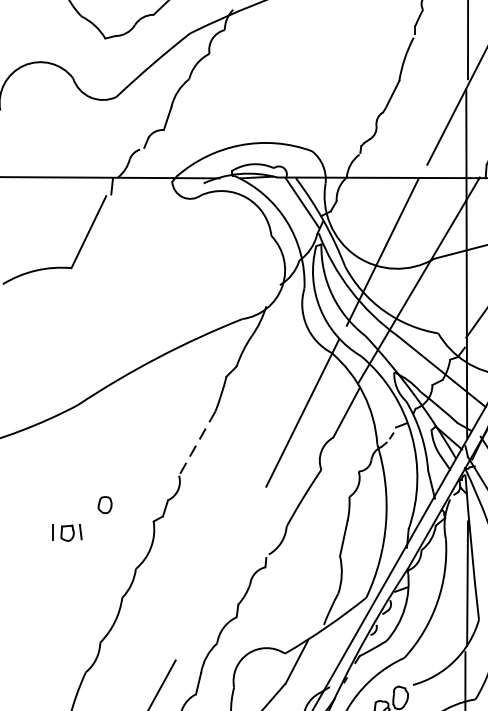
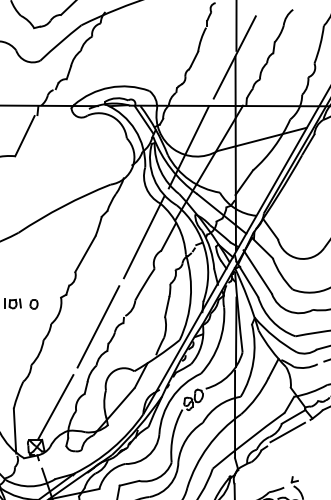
line: (197, 444) -> (85, 254), dashed -> solid
part: (104, 505) -> (33, 304), moved
line: (220, 573) -> (98, 326), added

